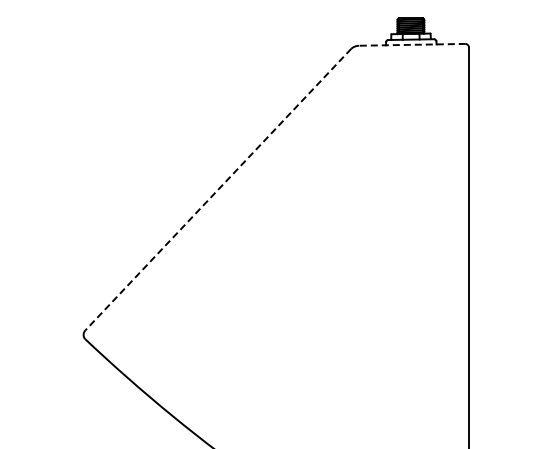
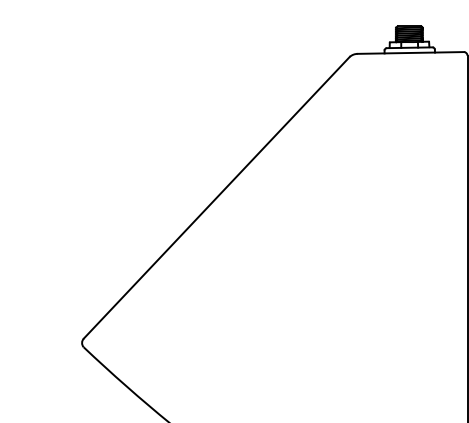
line: (411, 44) -> (409, 52), dashed -> solid
line: (218, 189) -> (216, 197), dashed -> solid

